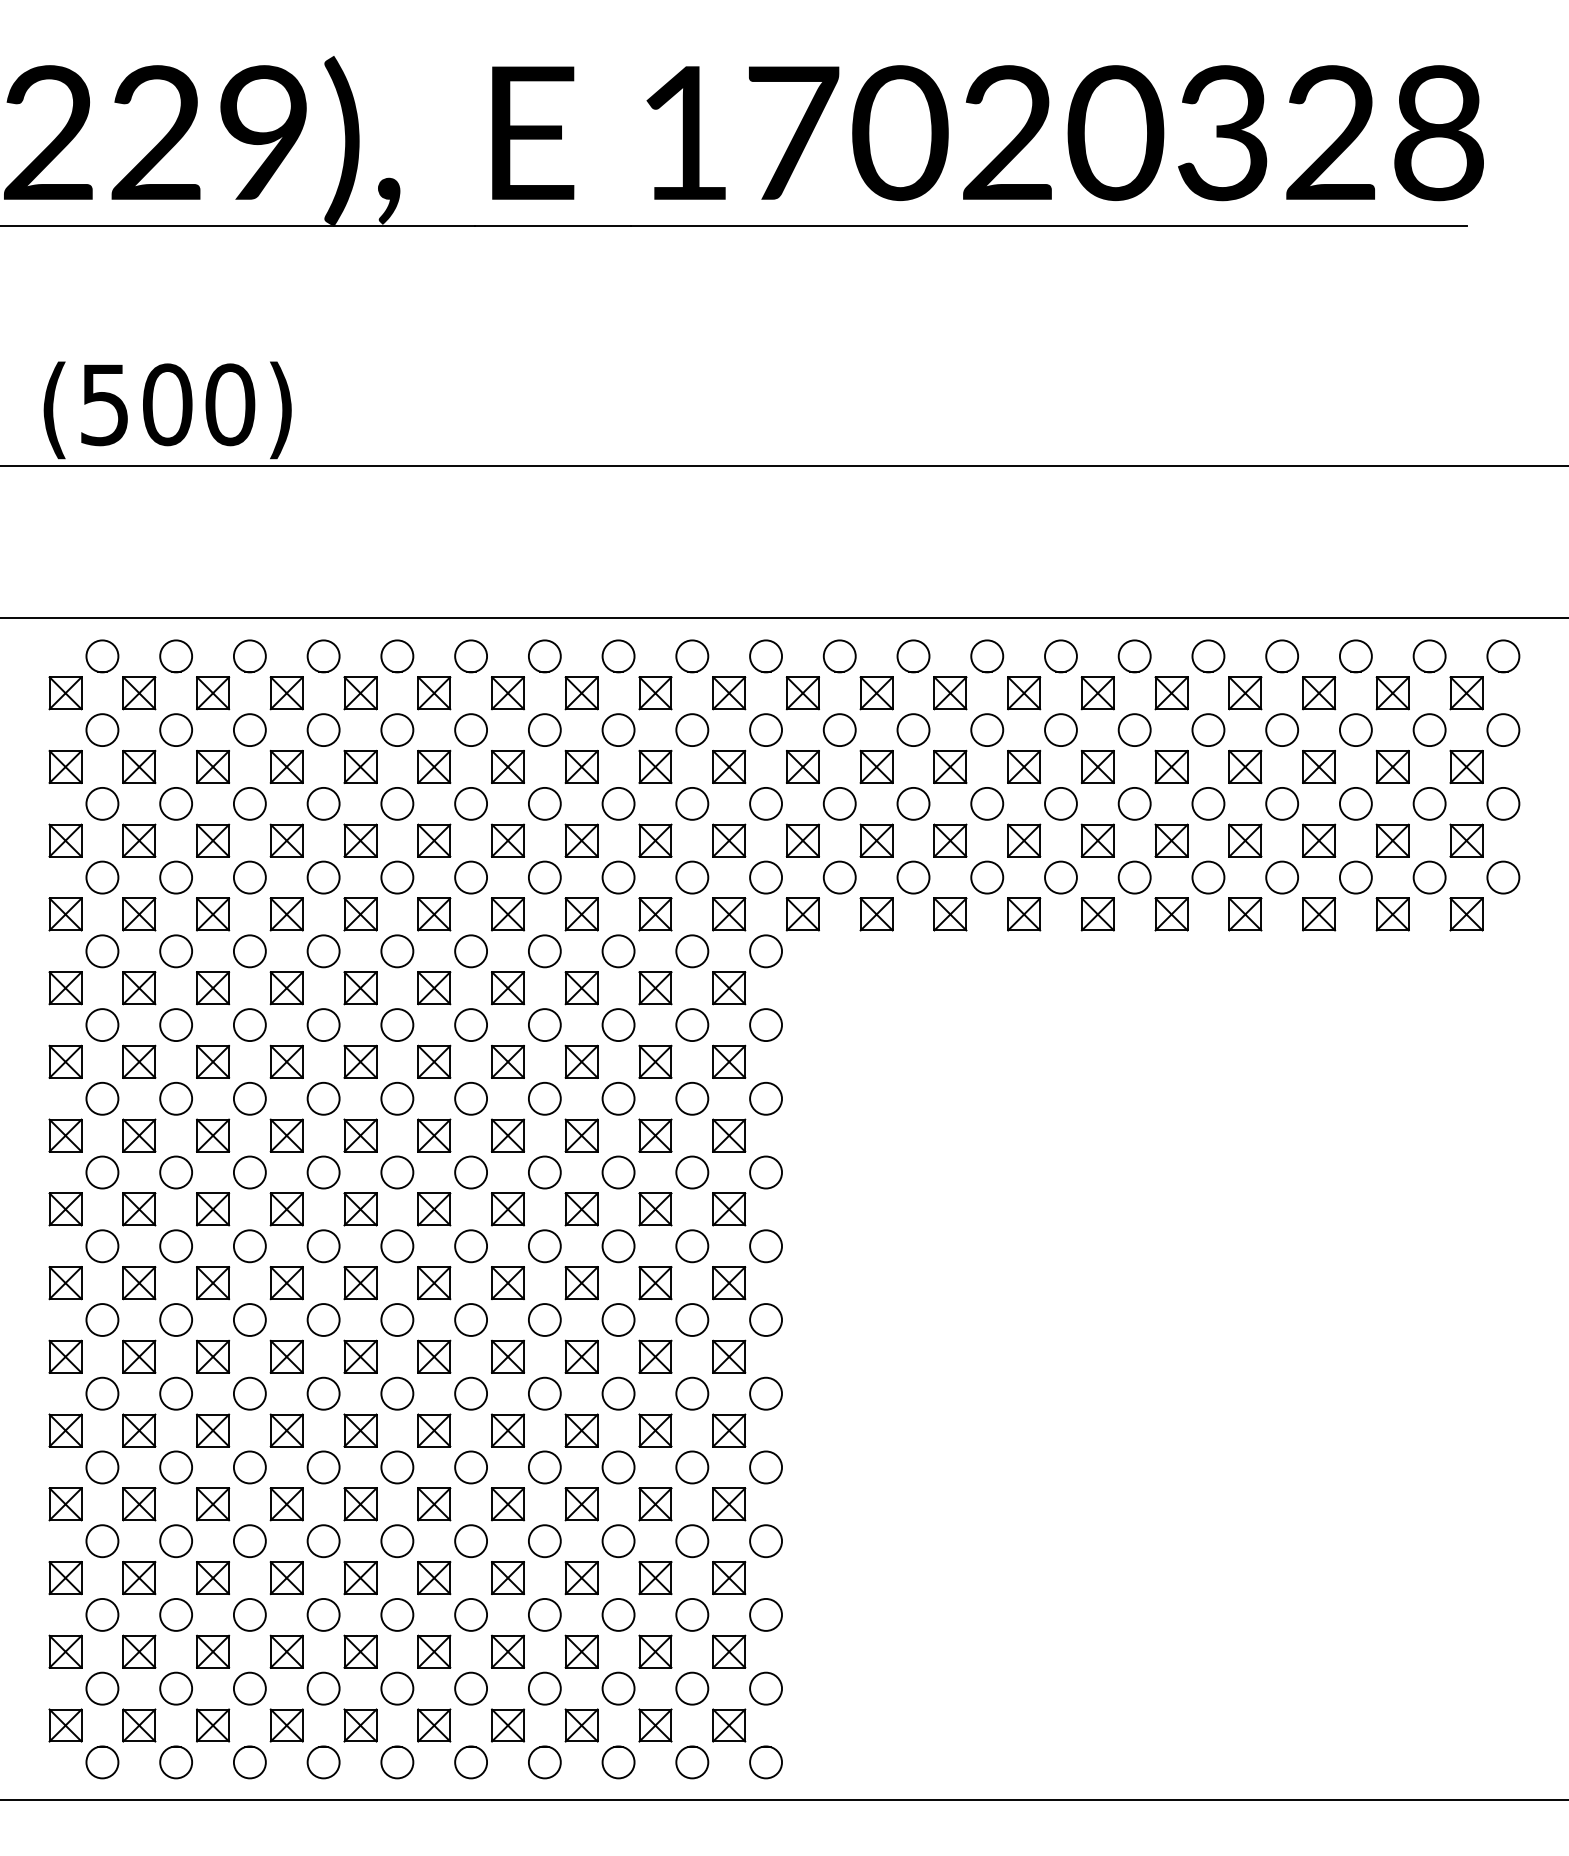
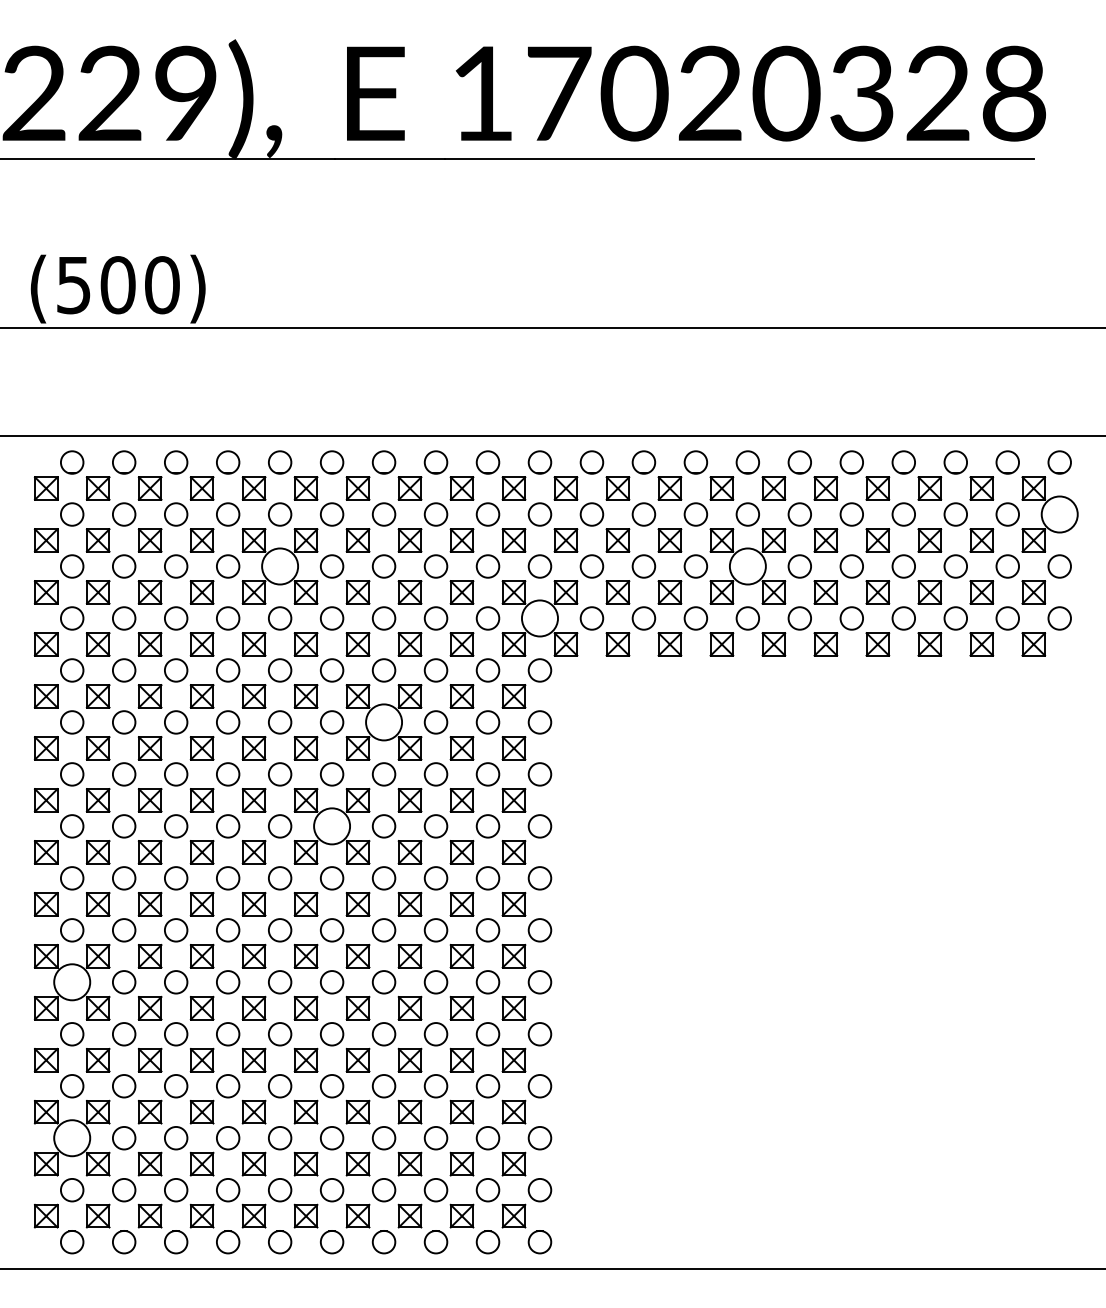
circle: (1503, 730) -> (1059, 514), size x1.6
circle: (397, 803) -> (280, 566), size x1.6
circle: (1060, 803) -> (747, 566), size x1.6
circle: (766, 877) -> (540, 618), size x1.6
circle: (544, 1025) -> (383, 722), size x1.6
circle: (471, 1172) -> (332, 826), size x1.6
circle: (102, 1393) -> (72, 982), size x1.6
circle: (102, 1614) -> (72, 1137), size x1.6

